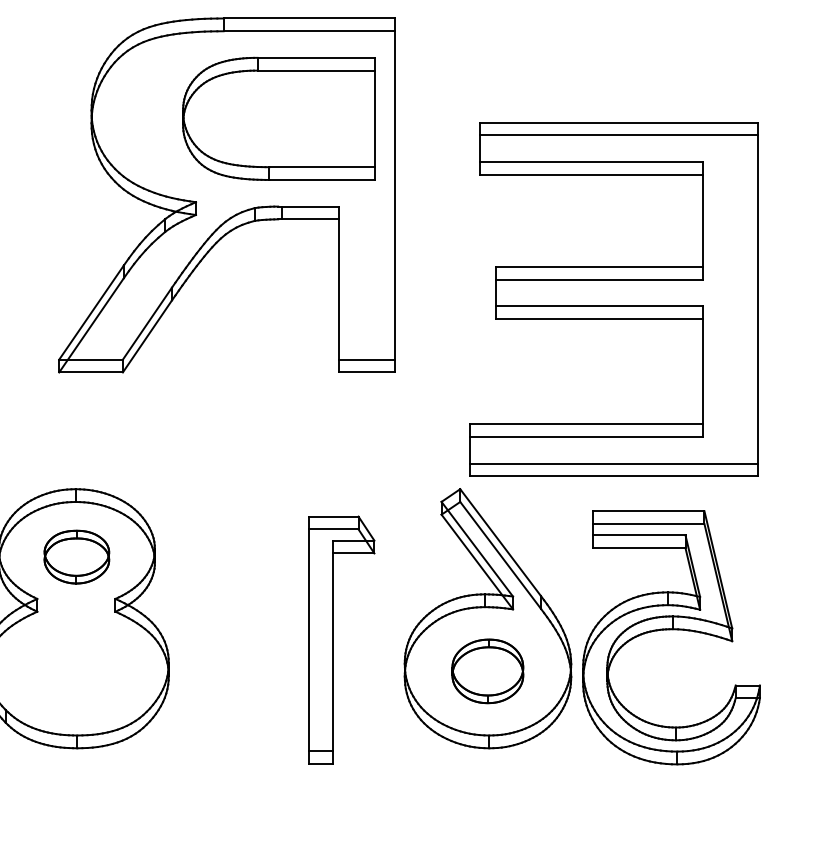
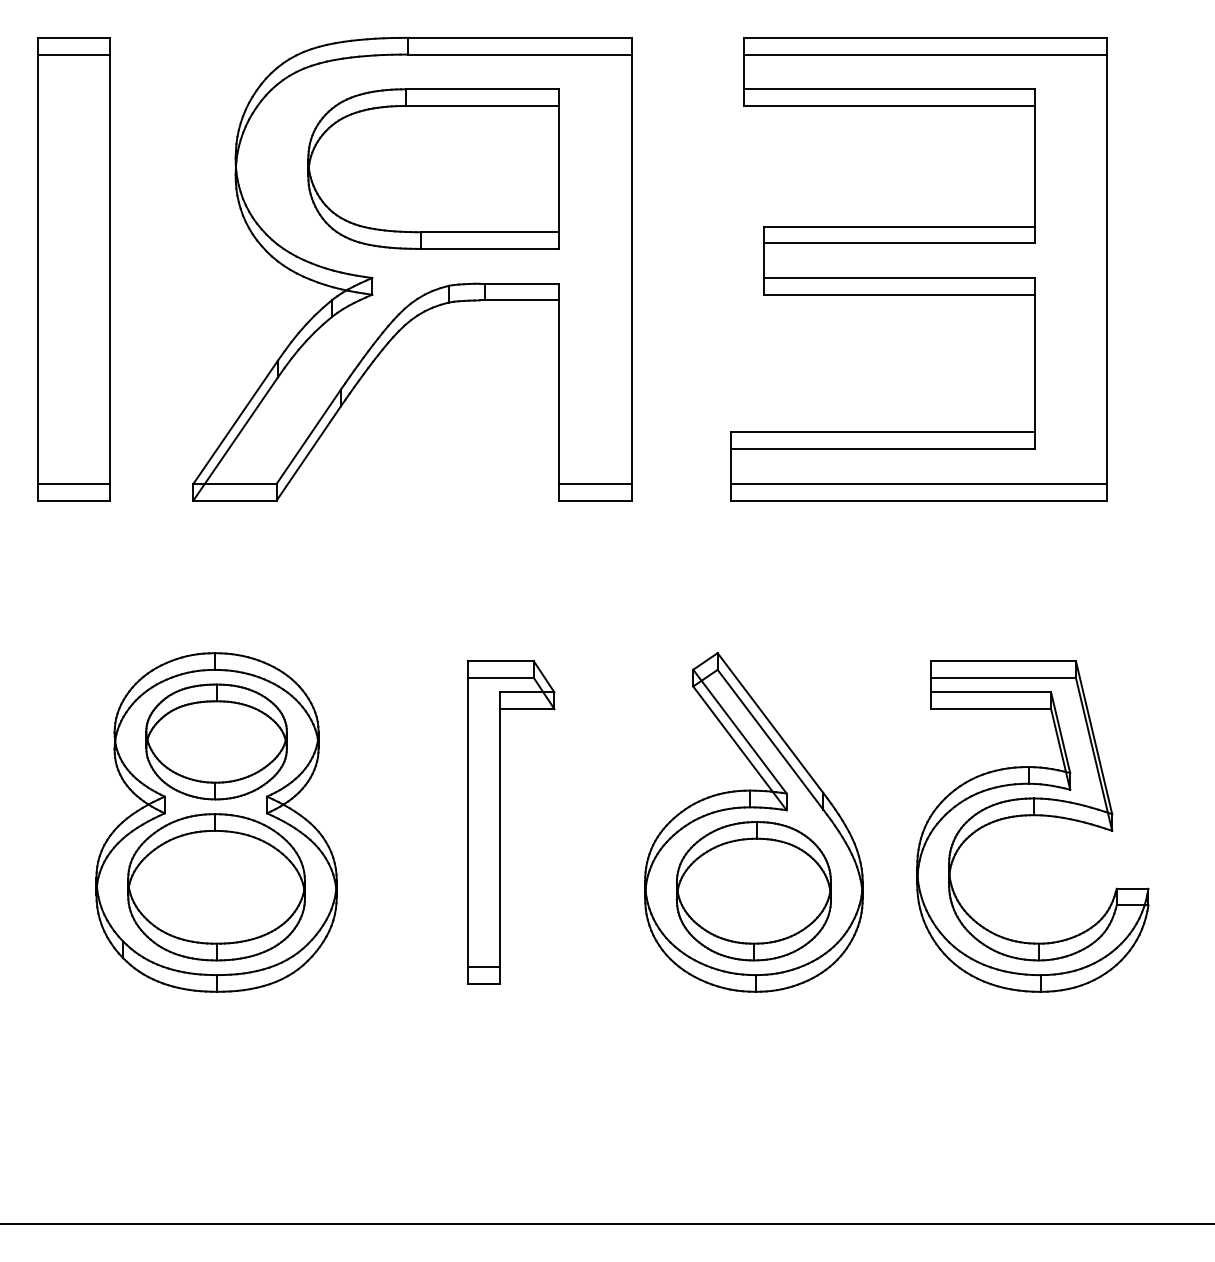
part: (278, 118) -> (433, 168), moved
part: (613, 299) -> (918, 269), moved
part: (76, 556) -> (216, 741), size x1.67
part: (671, 630) -> (1032, 816), moved
part: (333, 640) -> (500, 822), moved
part: (76, 668) -> (216, 887), added
part: (487, 671) -> (753, 891), size x1.67

